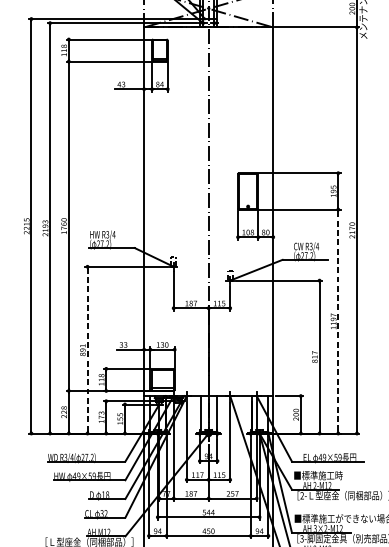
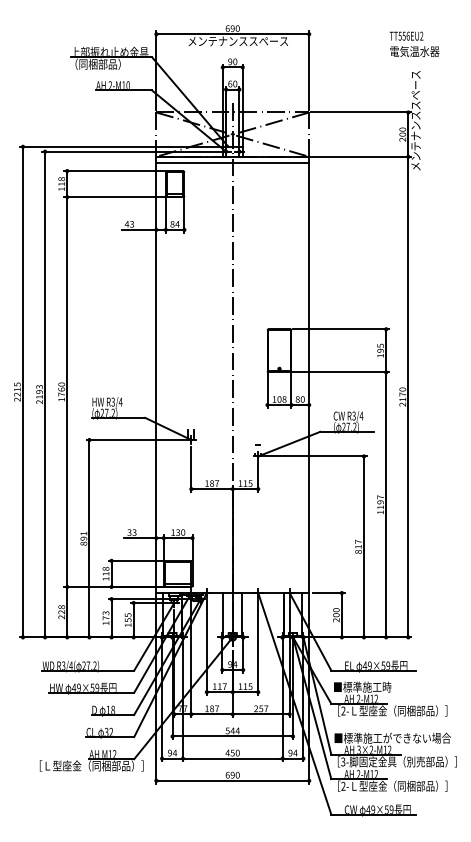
line: (208, 32) -> (232, 162), added
line: (338, 322) -> (386, 505), dashed -> solid
line: (87, 349) -> (89, 538), dashed -> solid

